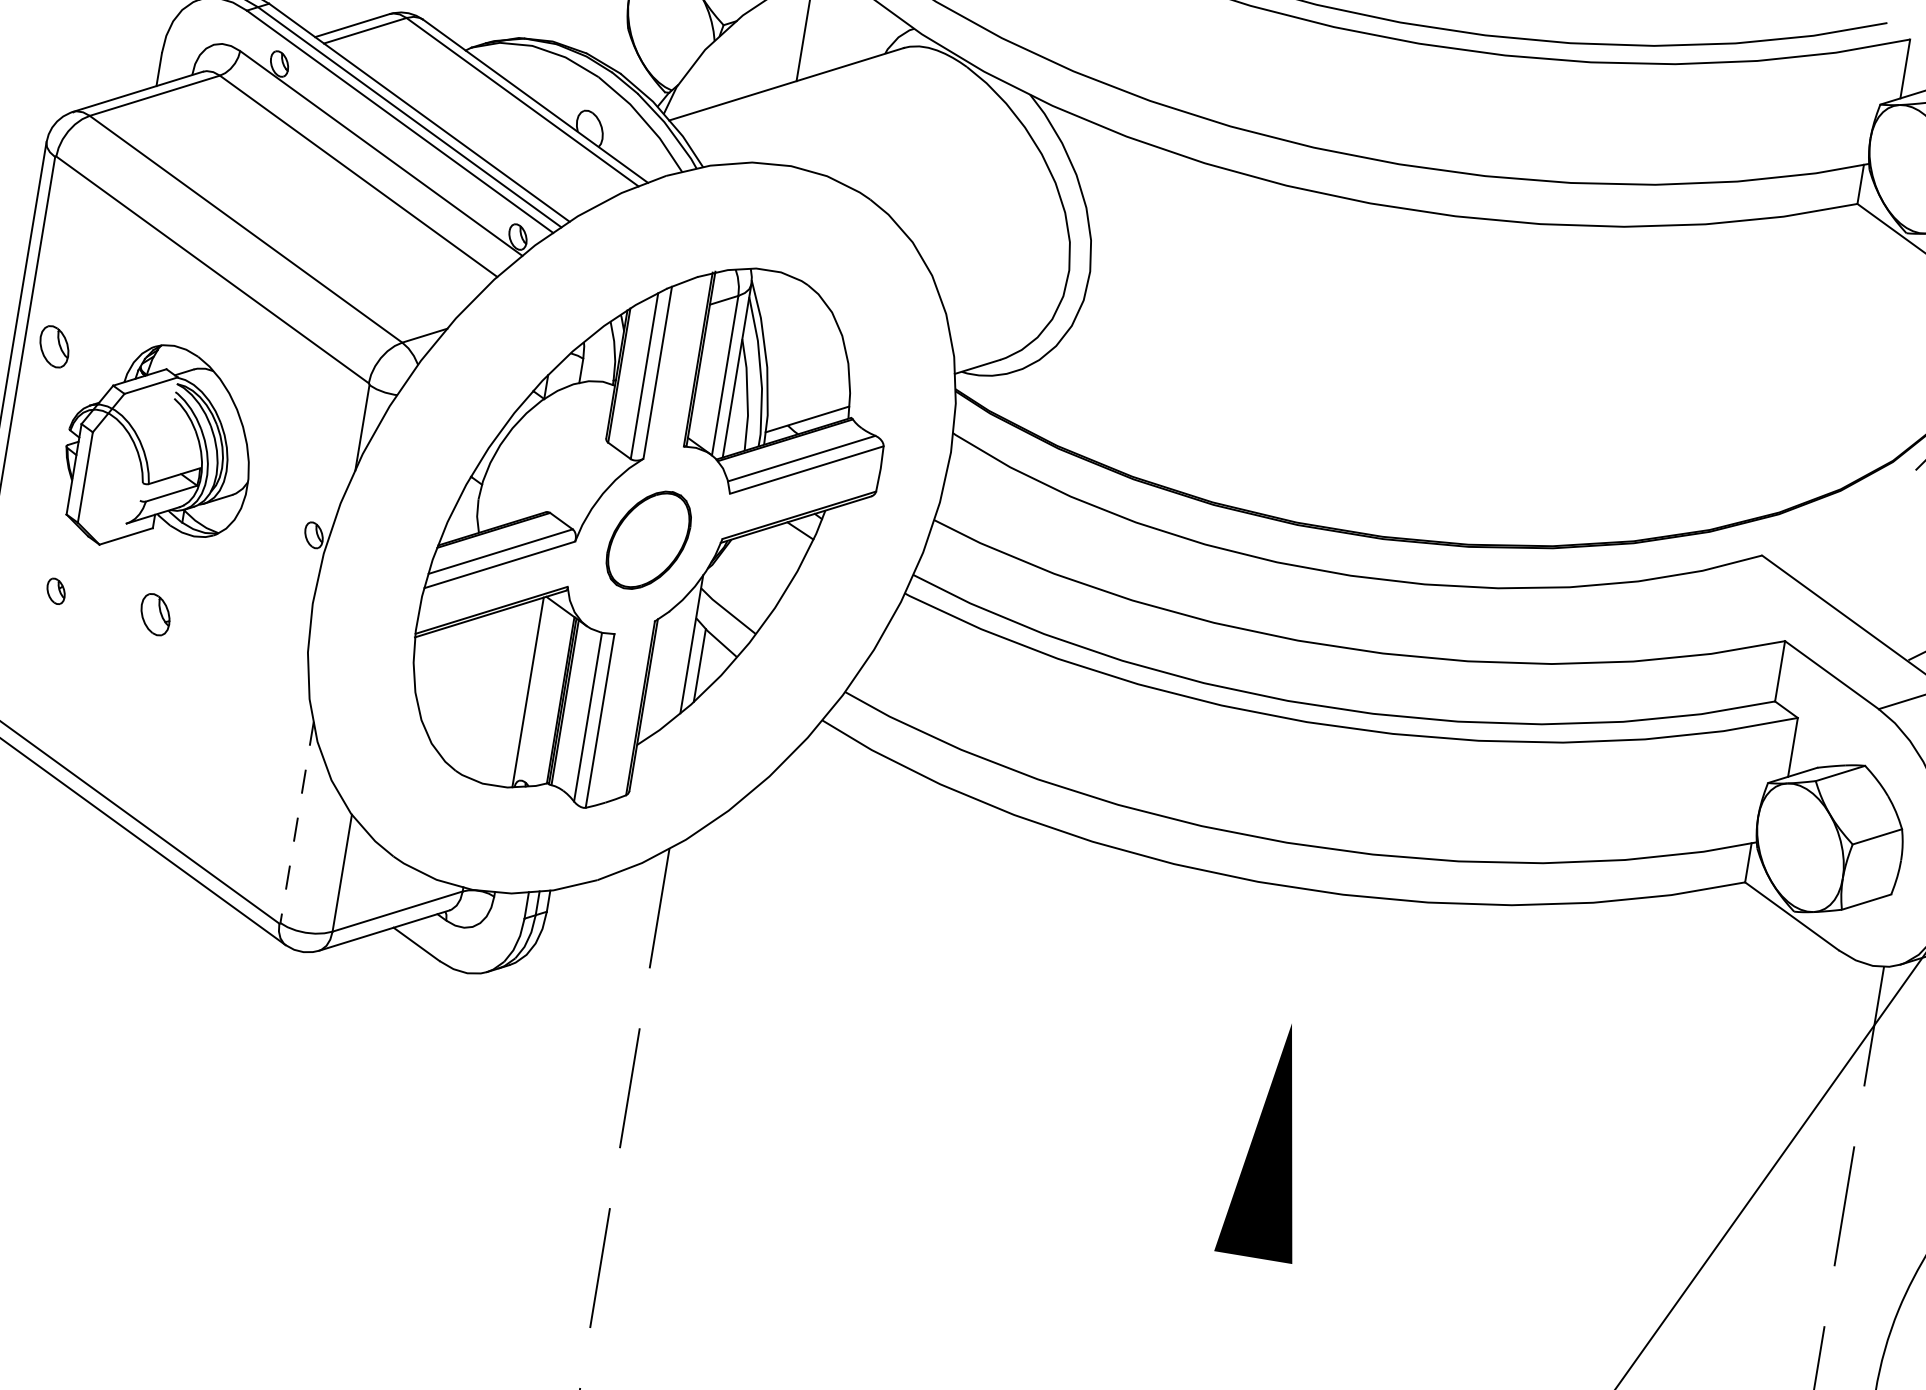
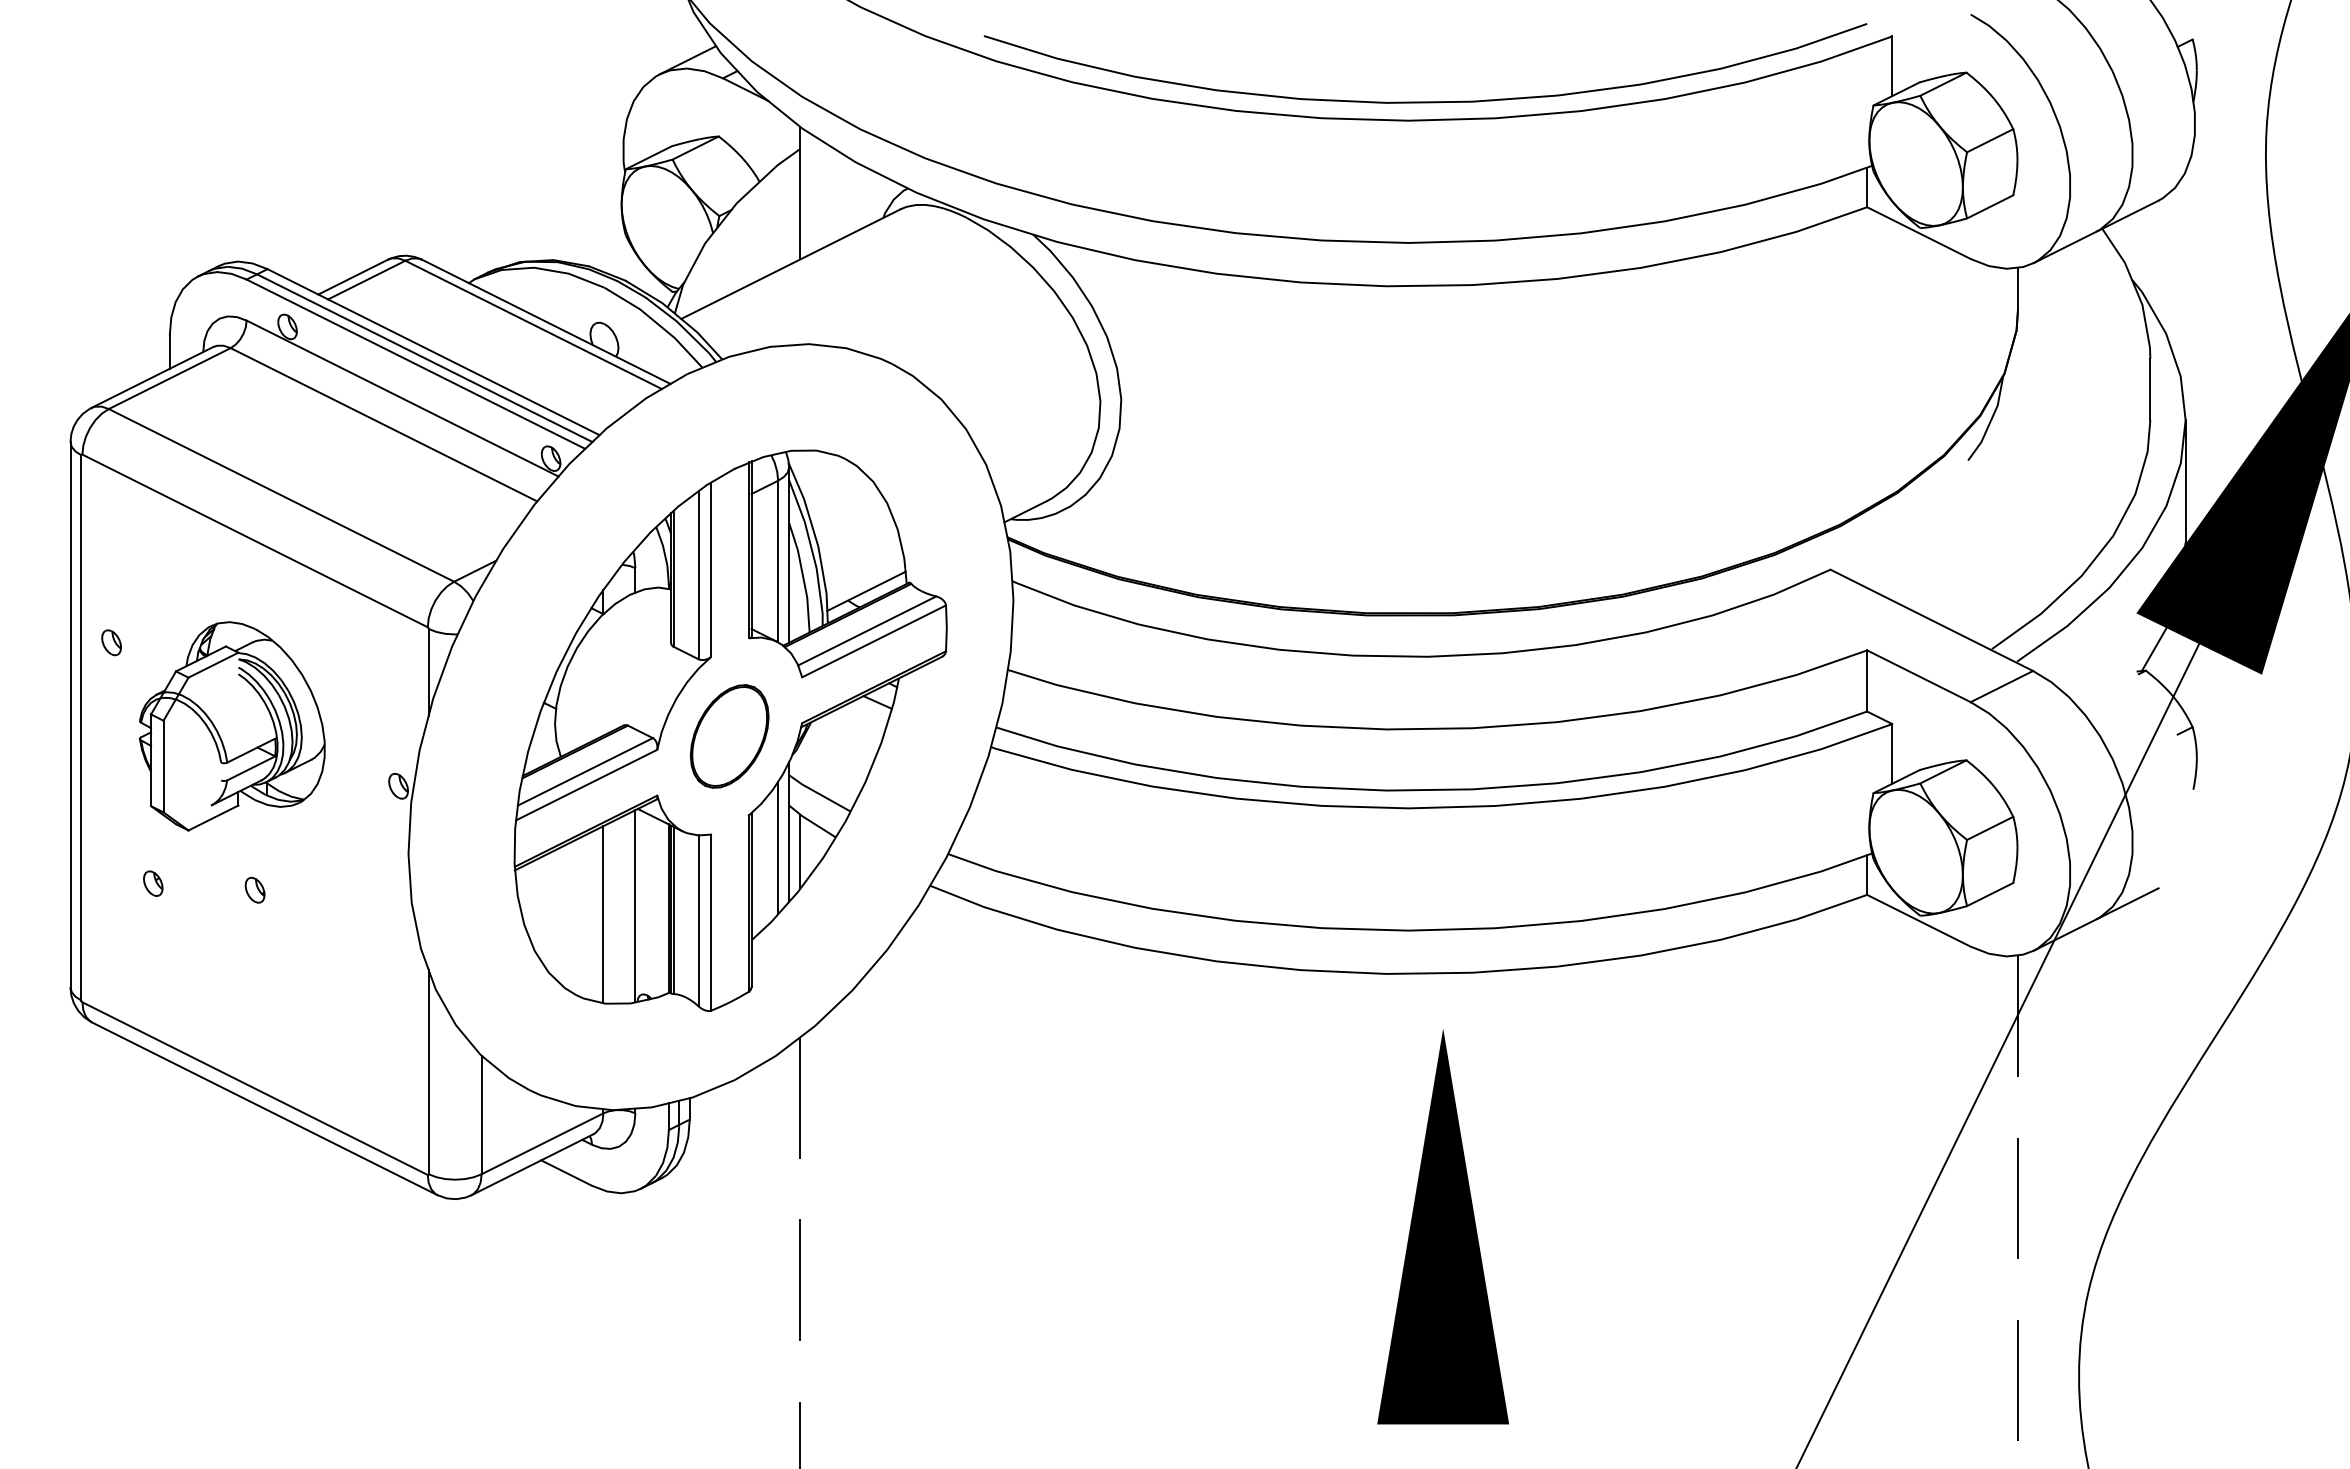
part: (54, 346) -> (111, 642), size x0.62
part: (155, 613) -> (254, 889), size x0.62
line: (678, 657) -> (778, 847), added
line: (495, 695) -> (603, 914), added
line: (296, 822) -> (428, 1072), dashed -> solid
part: (1272, 1140) -> (1442, 1226), size x1.67

